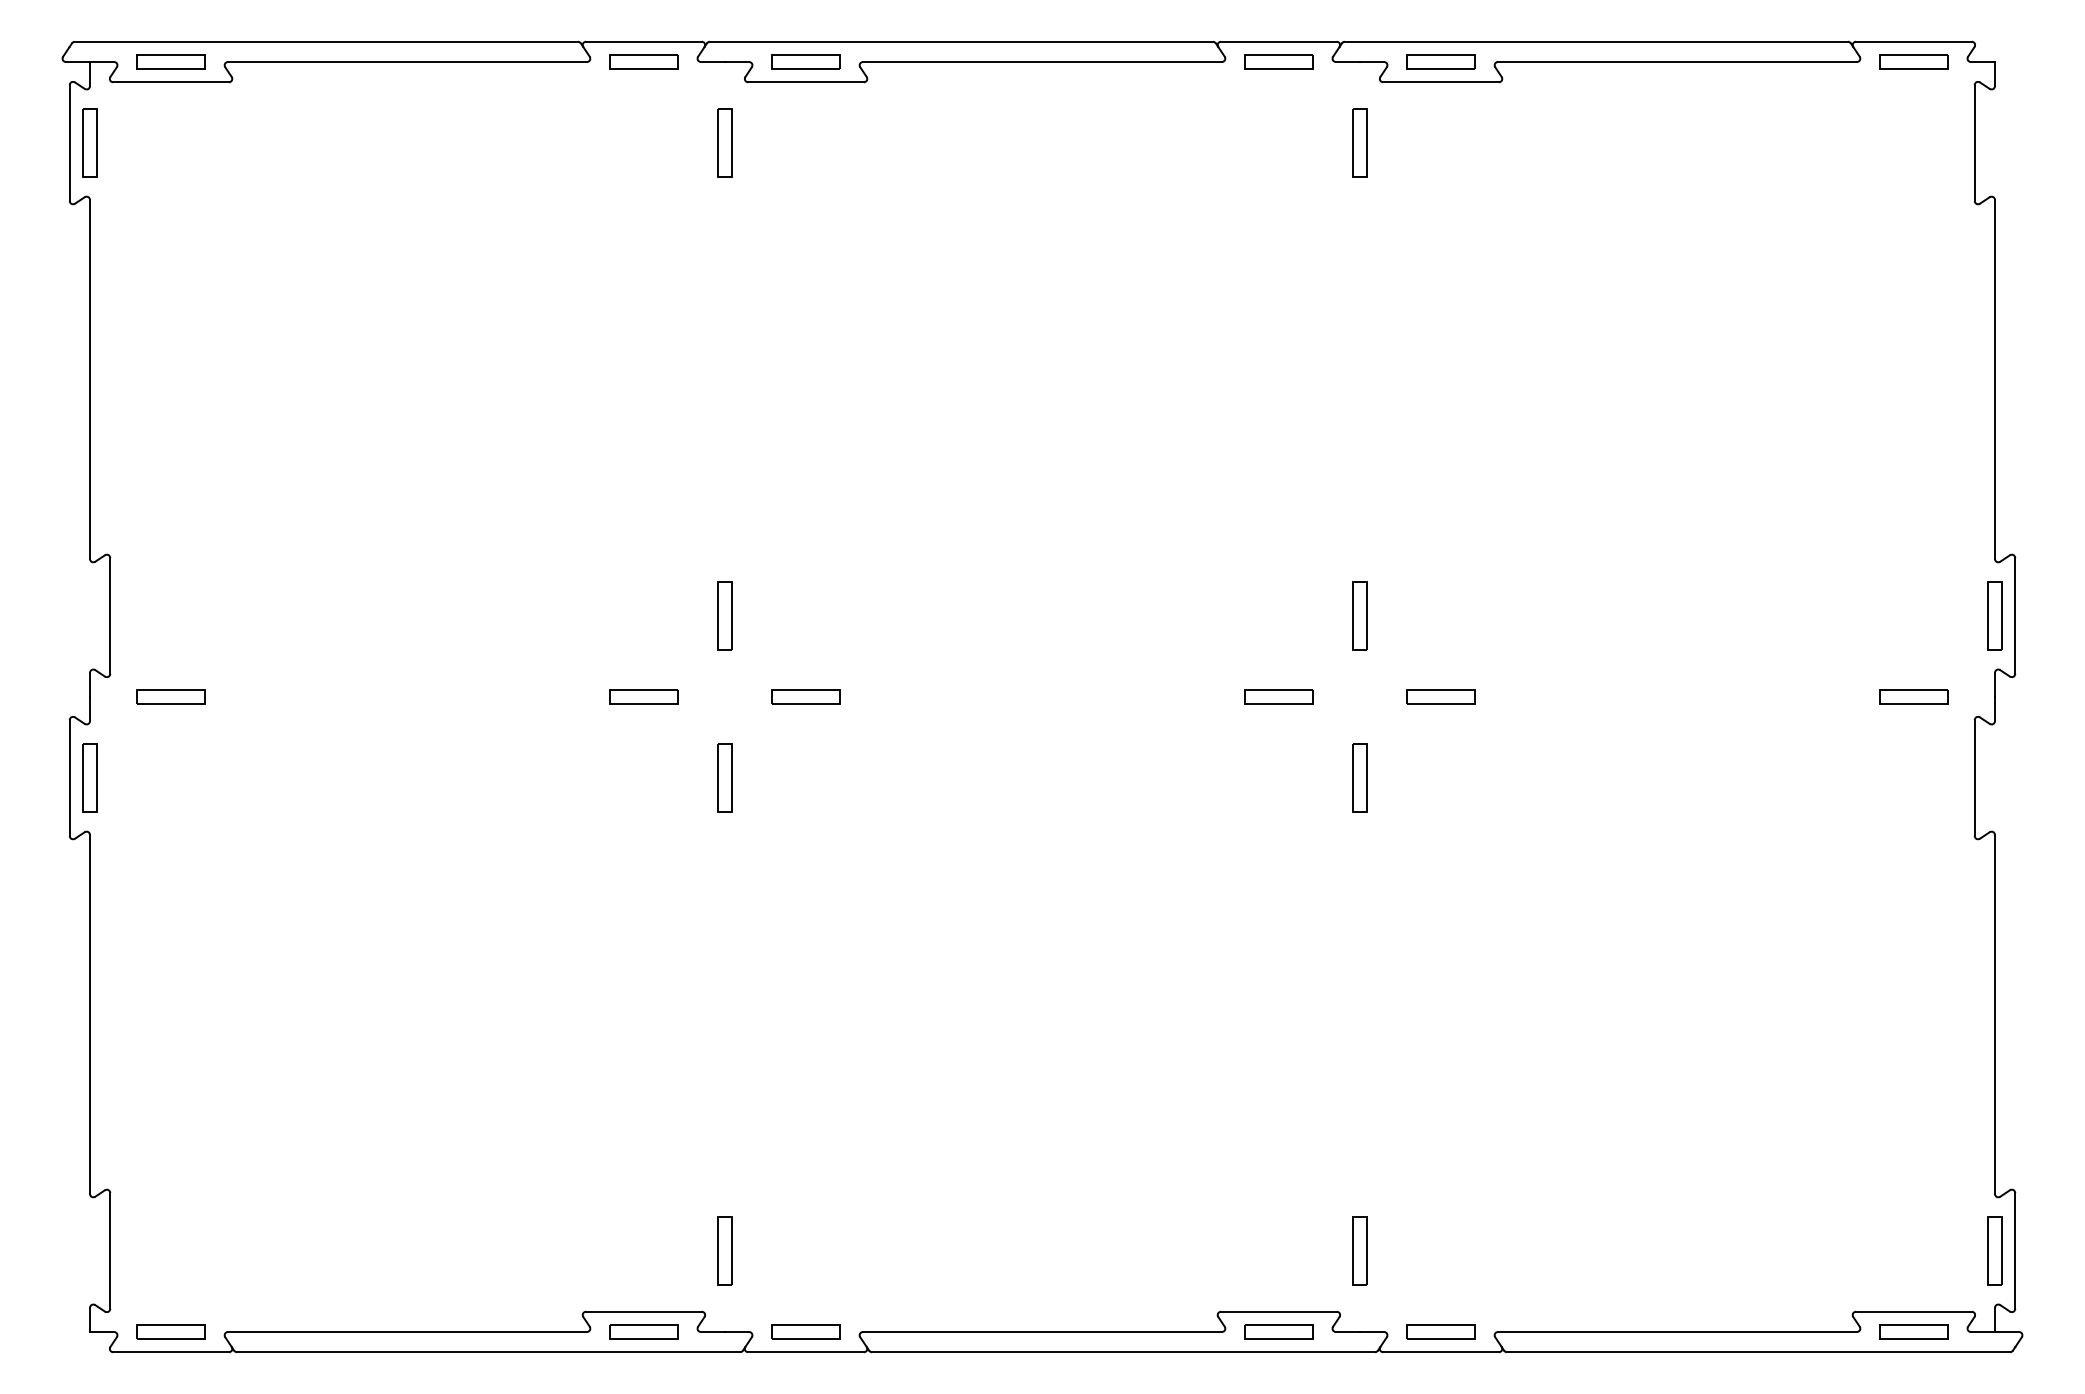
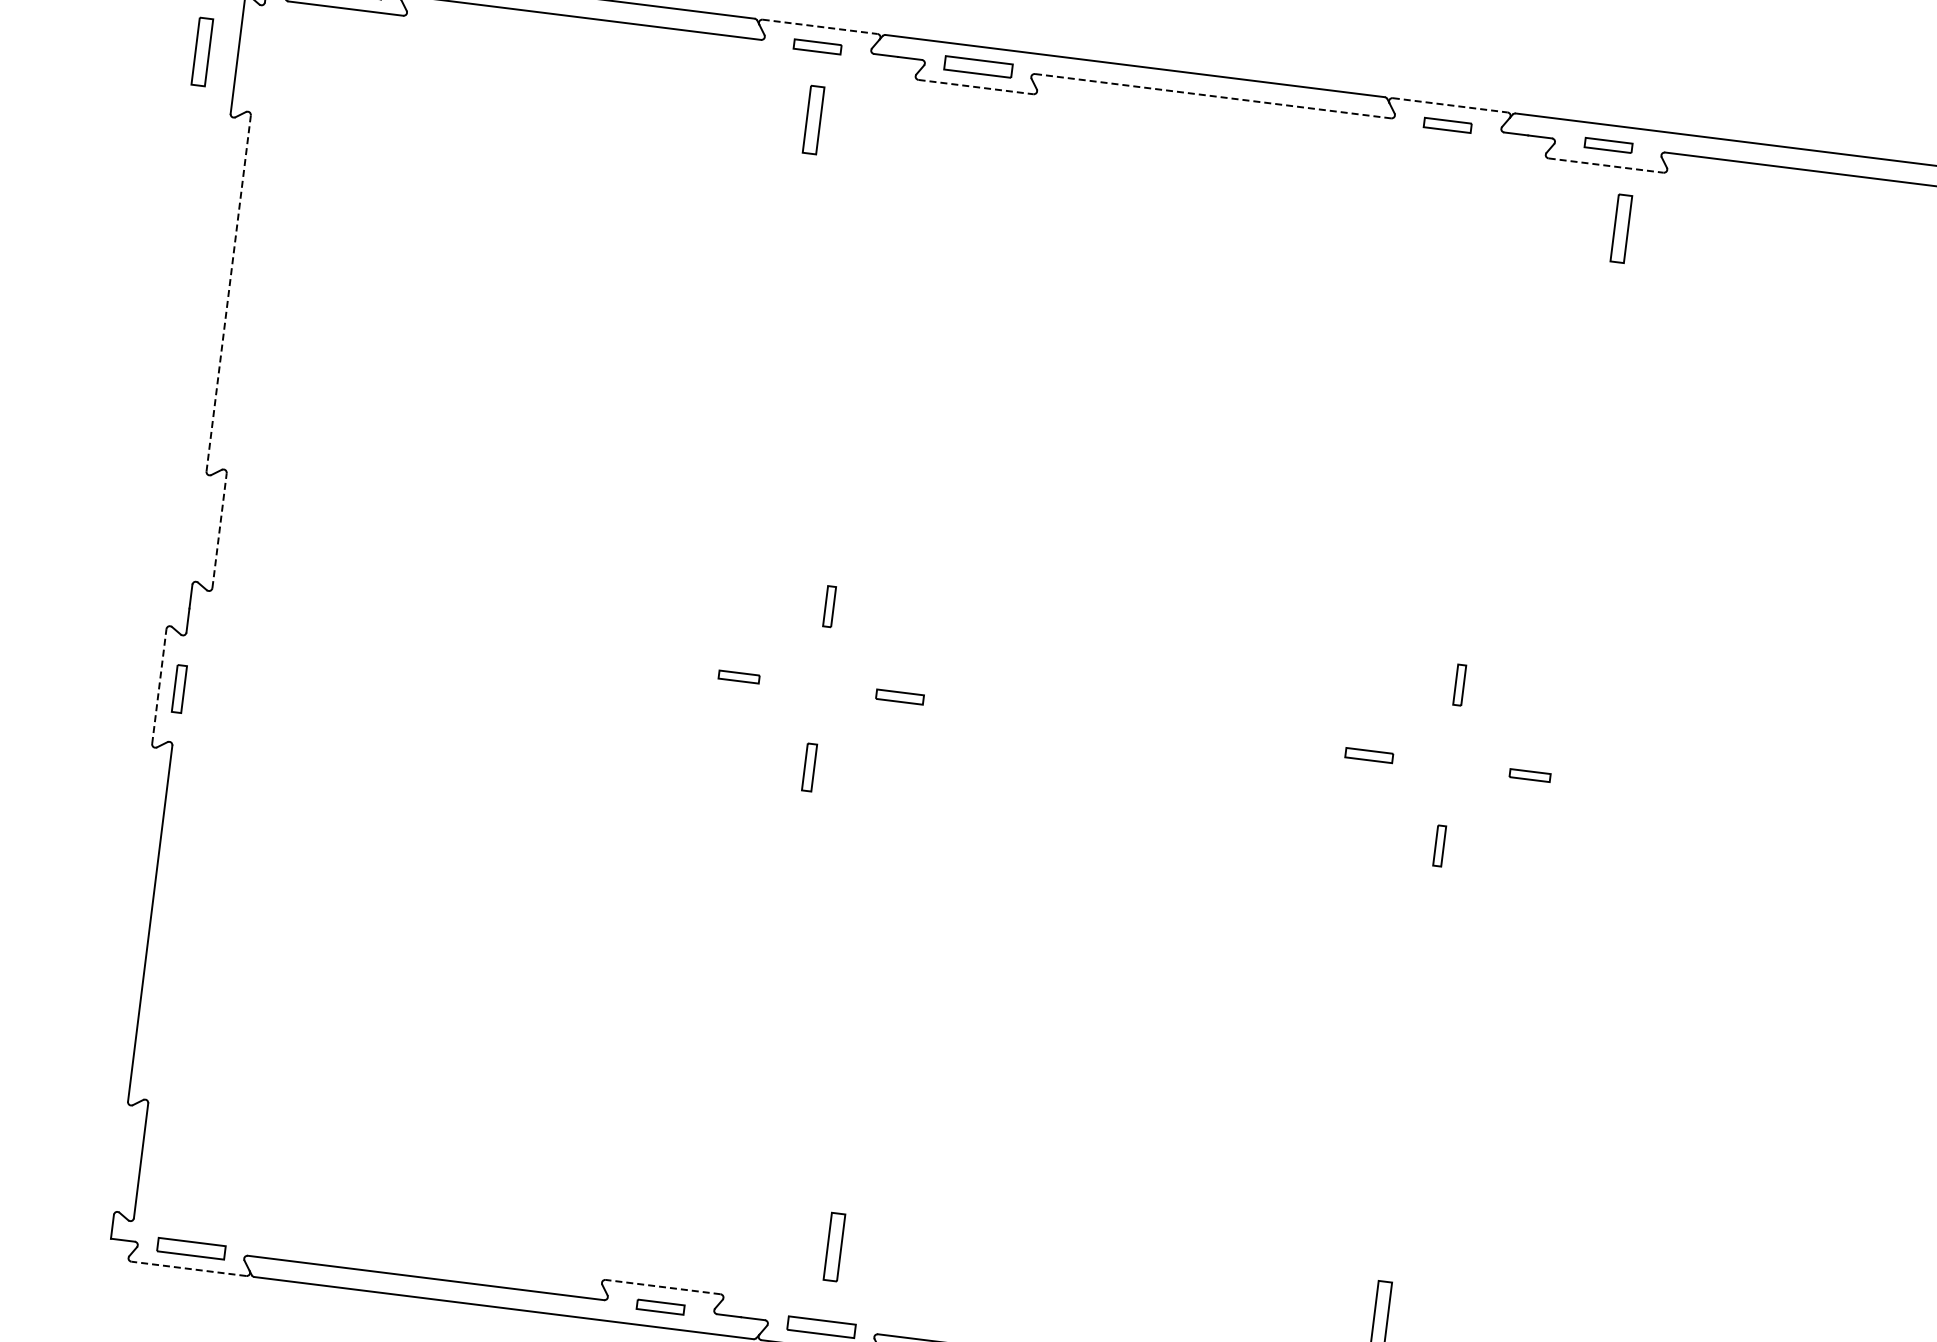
line: (643, 41) -> (819, 26), solid -> dashed
line: (1278, 41) -> (1449, 105), solid -> dashed
part: (643, 61) -> (817, 46), size x0.7
part: (1278, 61) -> (1447, 124), size x0.7
part: (1440, 61) -> (1608, 144), size x0.7
line: (1043, 62) -> (1214, 96), solid -> dashed
line: (806, 82) -> (976, 87), solid -> dashed
line: (1441, 82) -> (1606, 165), solid -> dashed
part: (89, 142) -> (201, 51), moved
part: (724, 142) -> (813, 119), moved
part: (1359, 142) -> (1620, 228), moved
line: (90, 379) -> (229, 293), solid -> dashed
line: (110, 615) -> (219, 530), solid -> dashed
part: (724, 615) -> (829, 606), size x0.6
part: (1359, 615) -> (1459, 684), size x0.6
part: (170, 696) -> (269, 618), removed
part: (643, 696) -> (738, 676), size x0.6
part: (805, 696) -> (899, 696), size x0.7
part: (1278, 696) -> (1368, 755), size x0.7
part: (1440, 696) -> (1529, 775), size x0.6
part: (89, 777) -> (179, 688), size x0.7
part: (724, 777) -> (809, 766), size x0.7
part: (1359, 777) -> (1439, 845), size x0.6
line: (69, 778) -> (159, 686), solid -> dashed
part: (724, 1250) -> (834, 1246), moved
line: (643, 1311) -> (662, 1286), solid -> dashed
part: (643, 1331) -> (660, 1306), size x0.7
line: (171, 1352) -> (189, 1269), solid -> dashed

